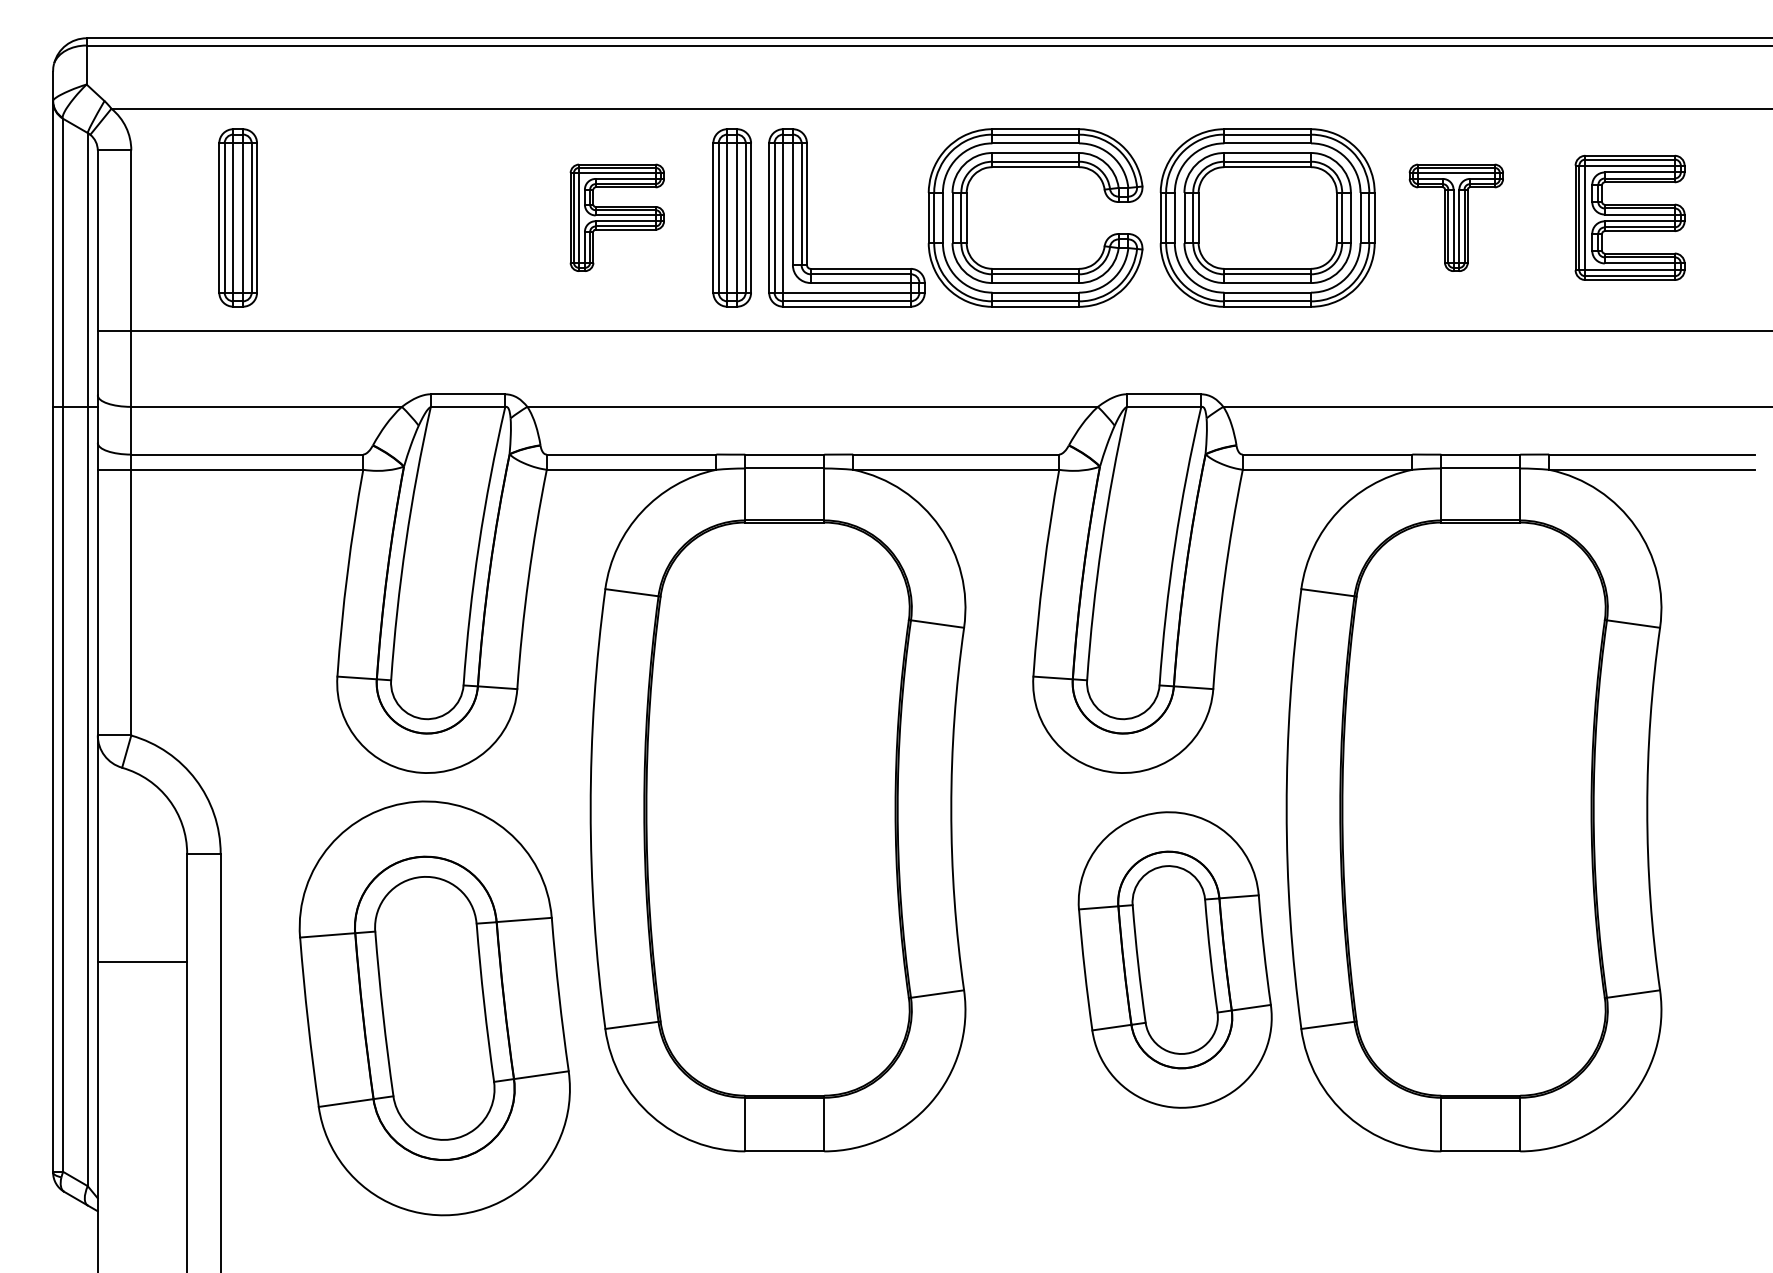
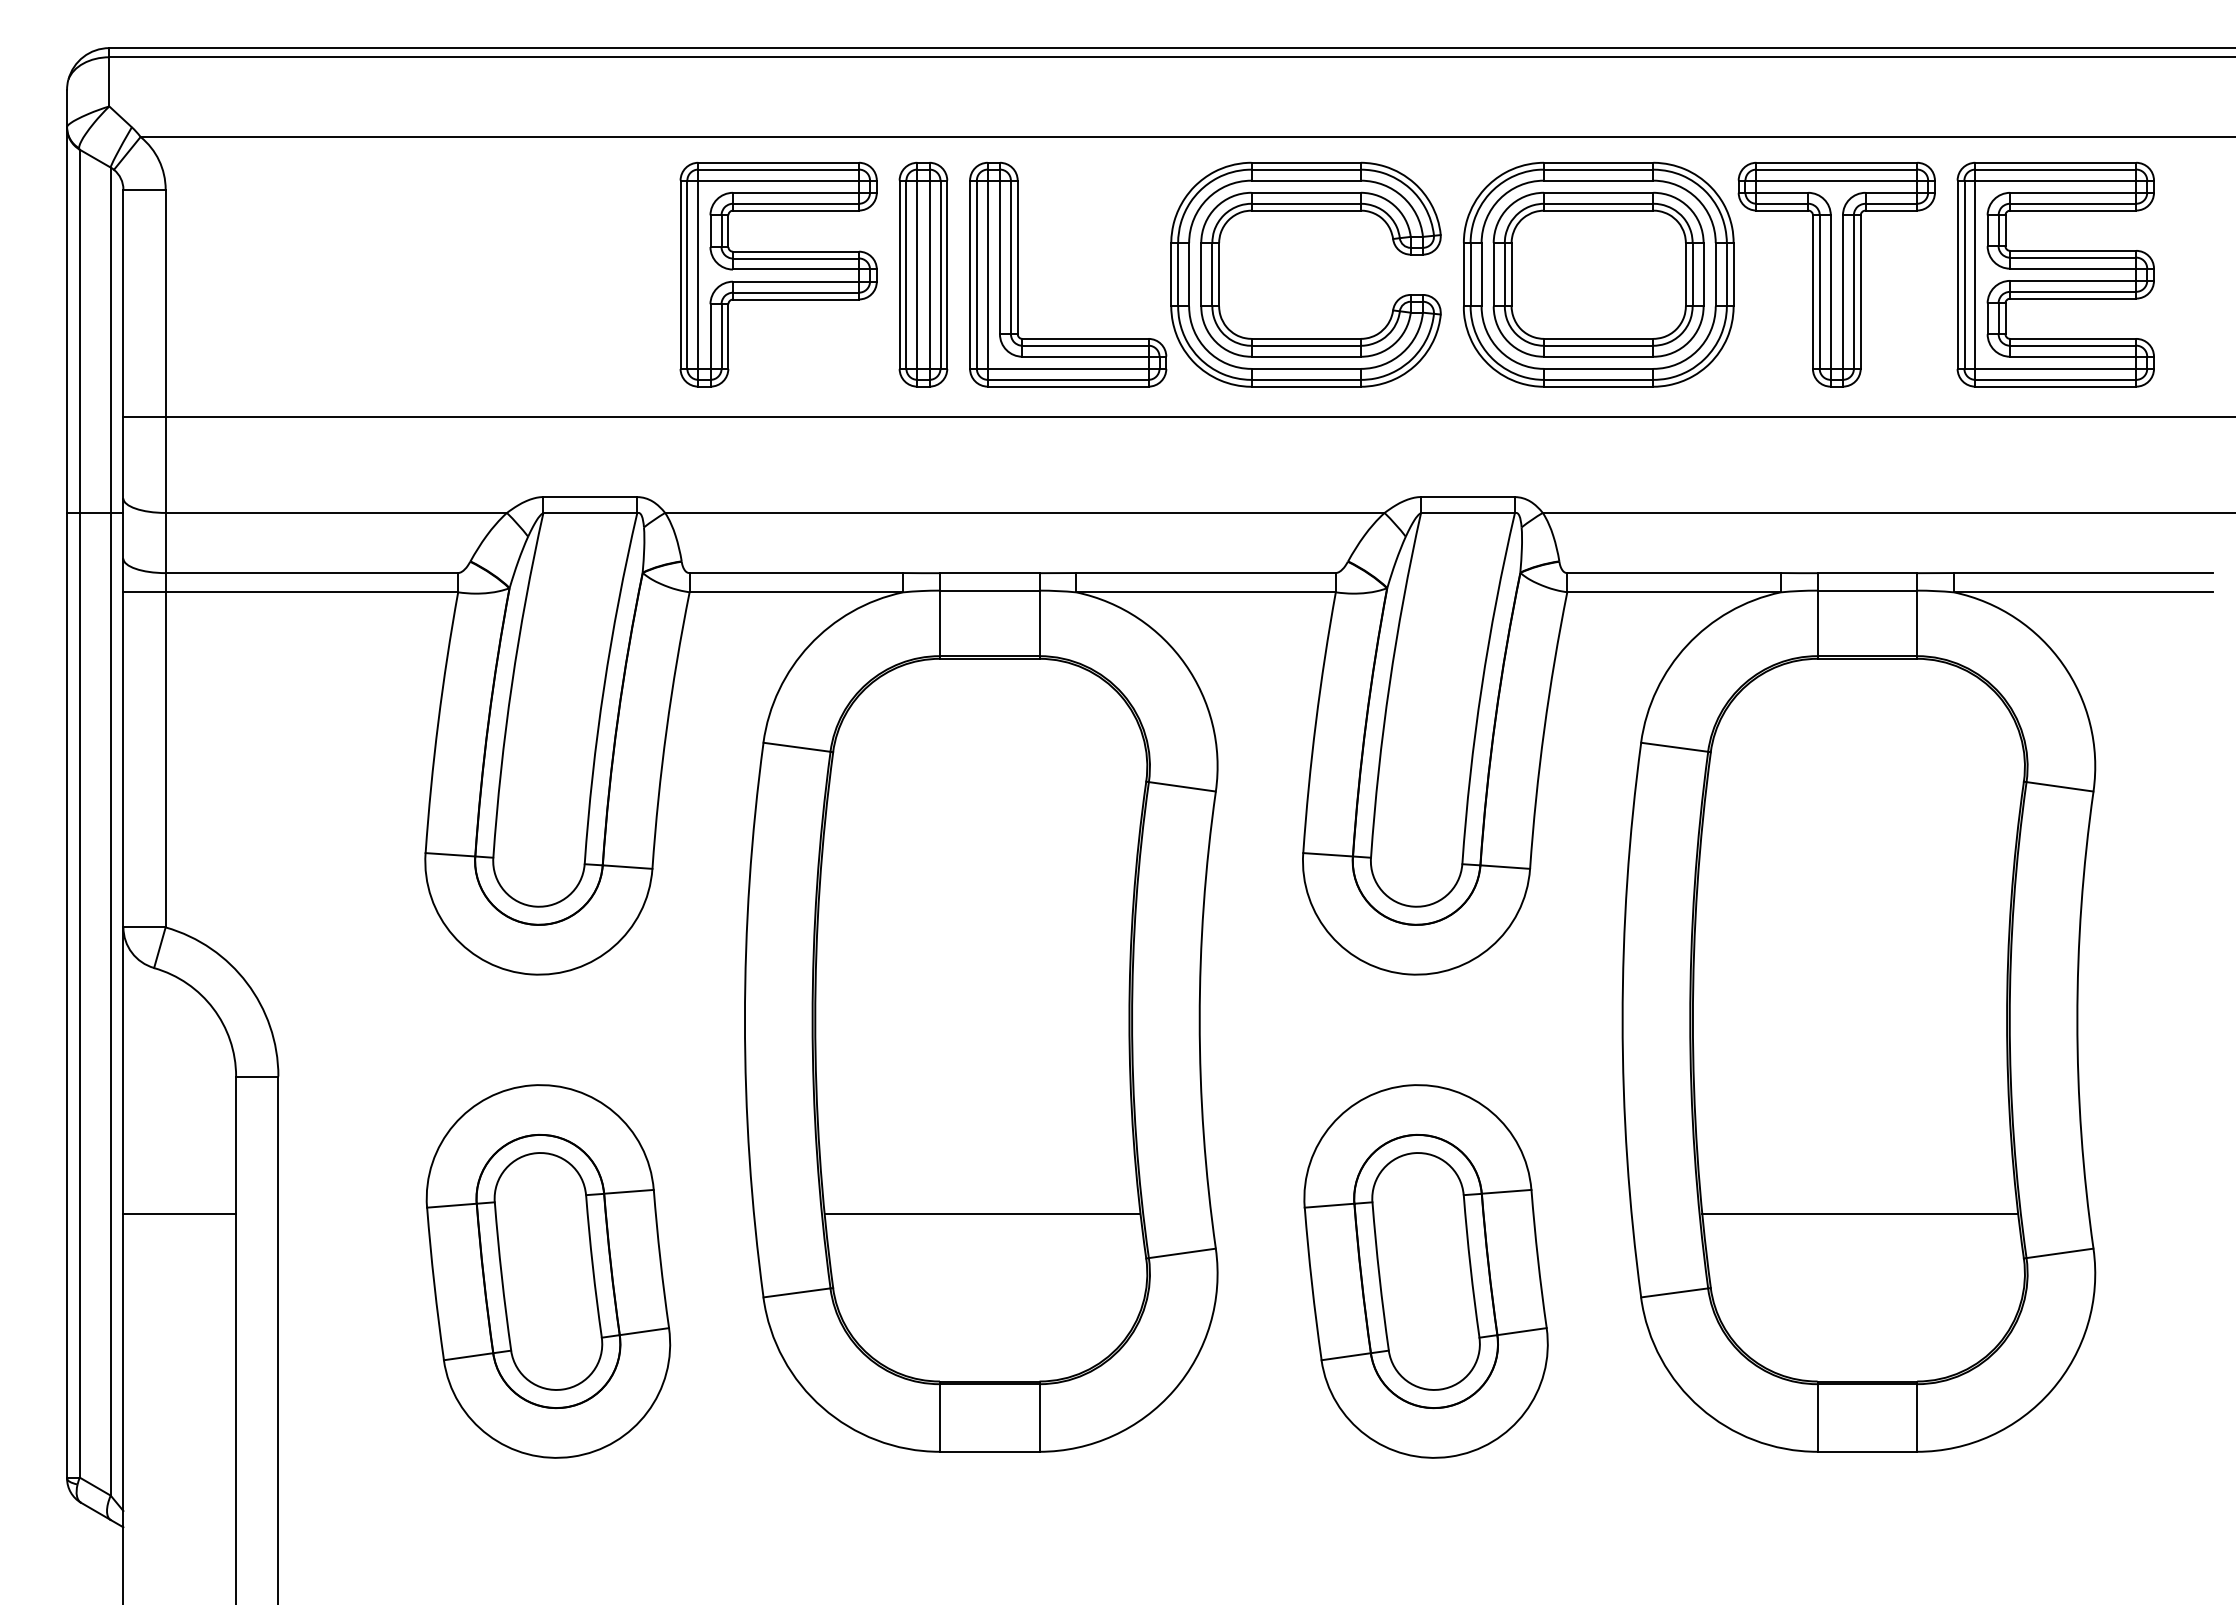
part: (238, 217) -> (300, 274), removed
part: (617, 217) -> (778, 274), size x1.67
part: (1456, 217) -> (1836, 274), size x1.67
part: (1629, 217) -> (2055, 274), size x1.43
part: (1174, 960) -> (1425, 1271), moved
line: (779, 962) -> (982, 1213), added
line: (1475, 962) -> (1860, 1213), added
part: (434, 1008) -> (548, 1271), size x0.71

